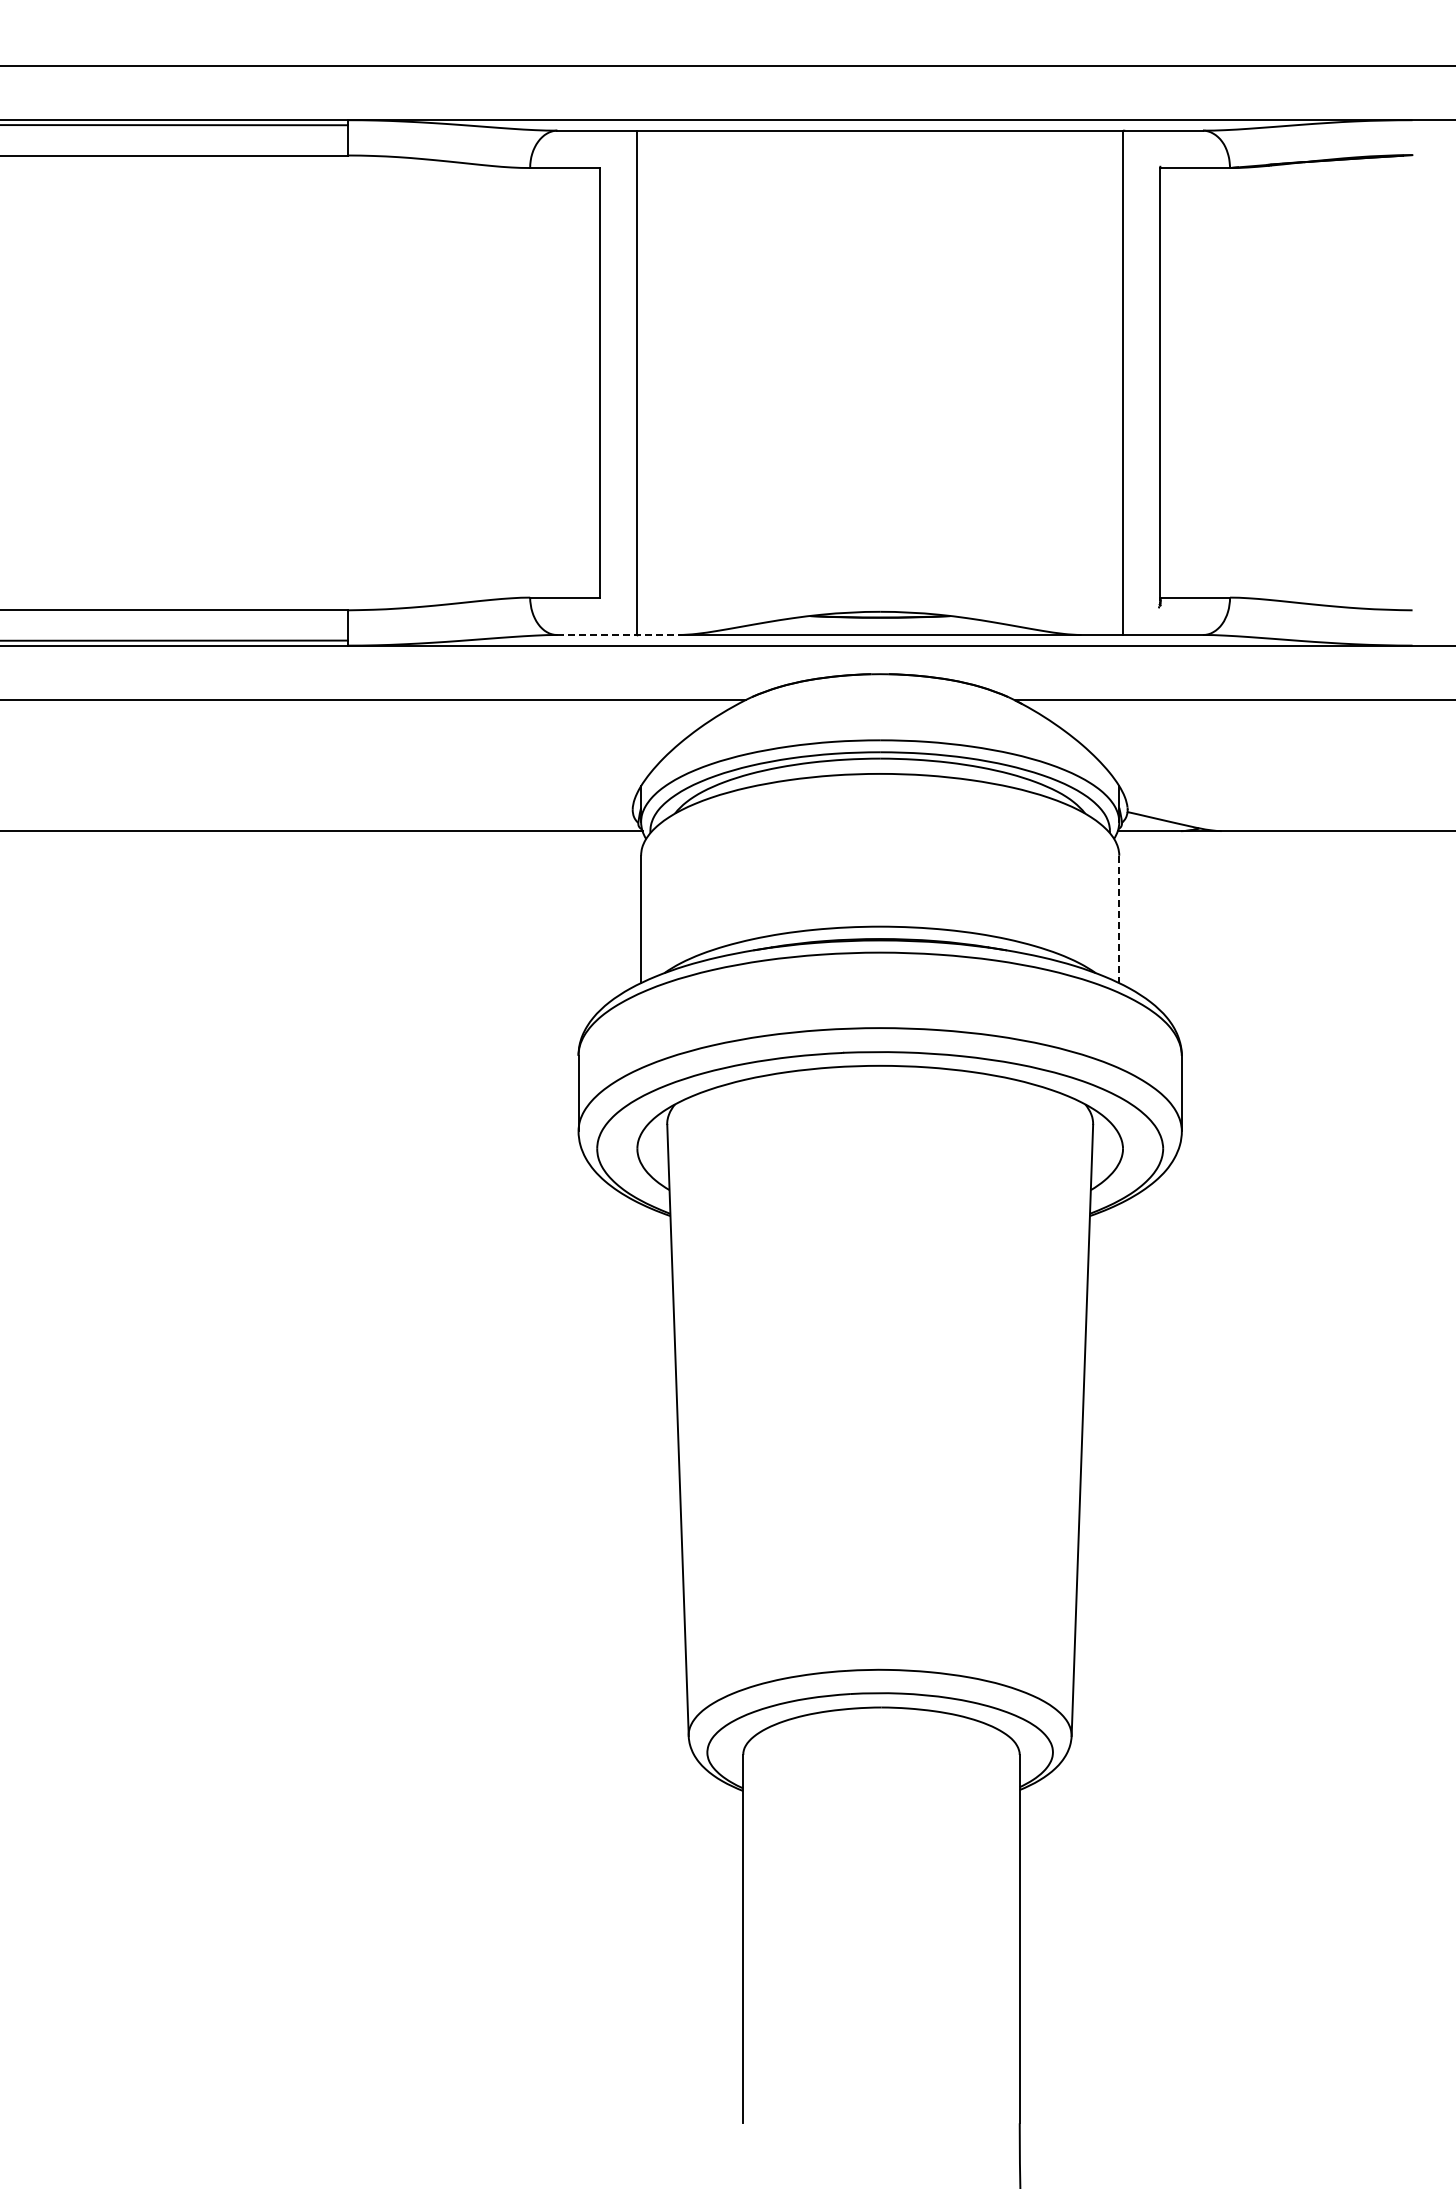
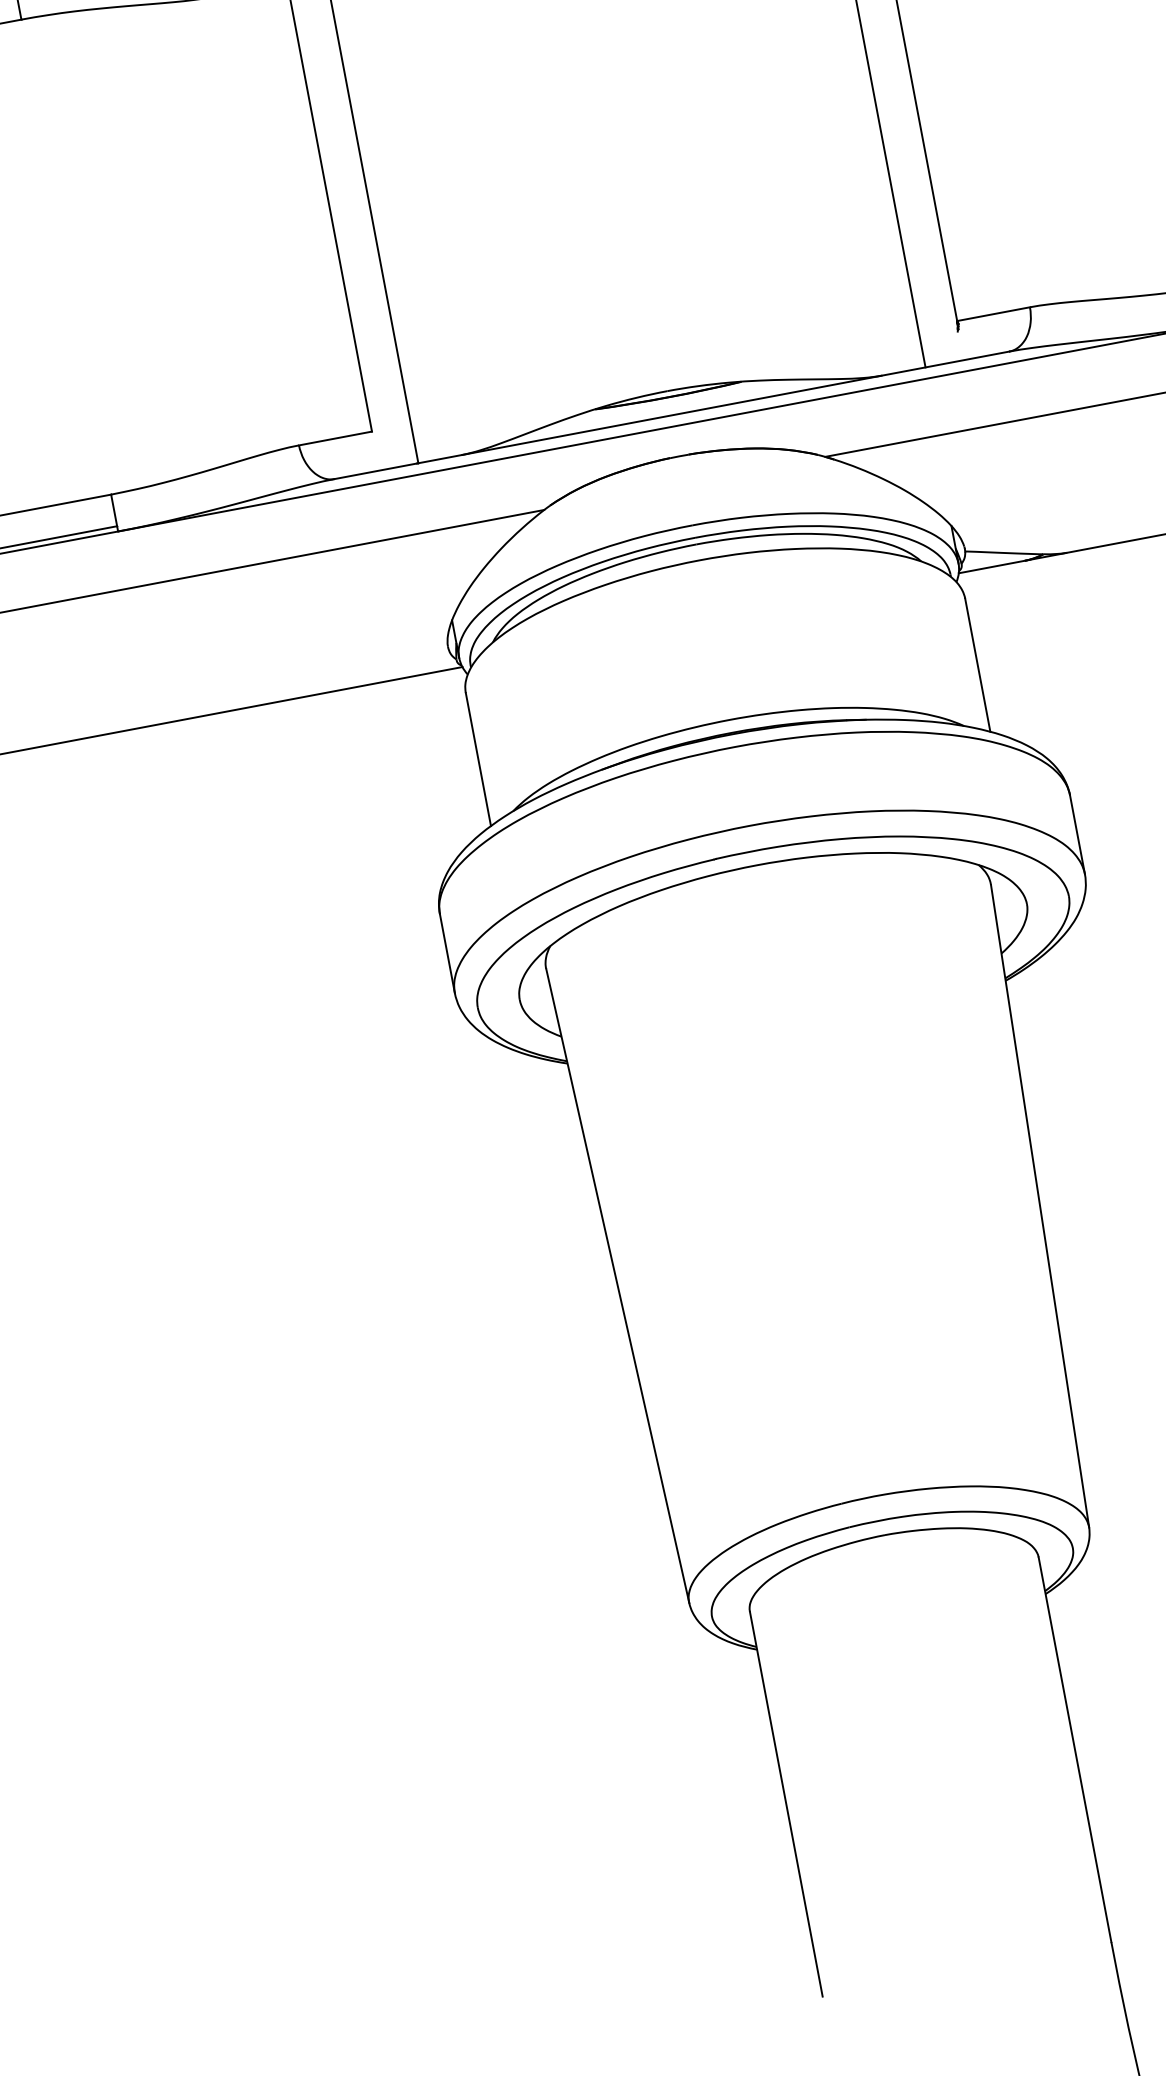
line: (618, 634) -> (398, 466), dashed -> solid
line: (1119, 919) -> (978, 665), dashed -> solid

